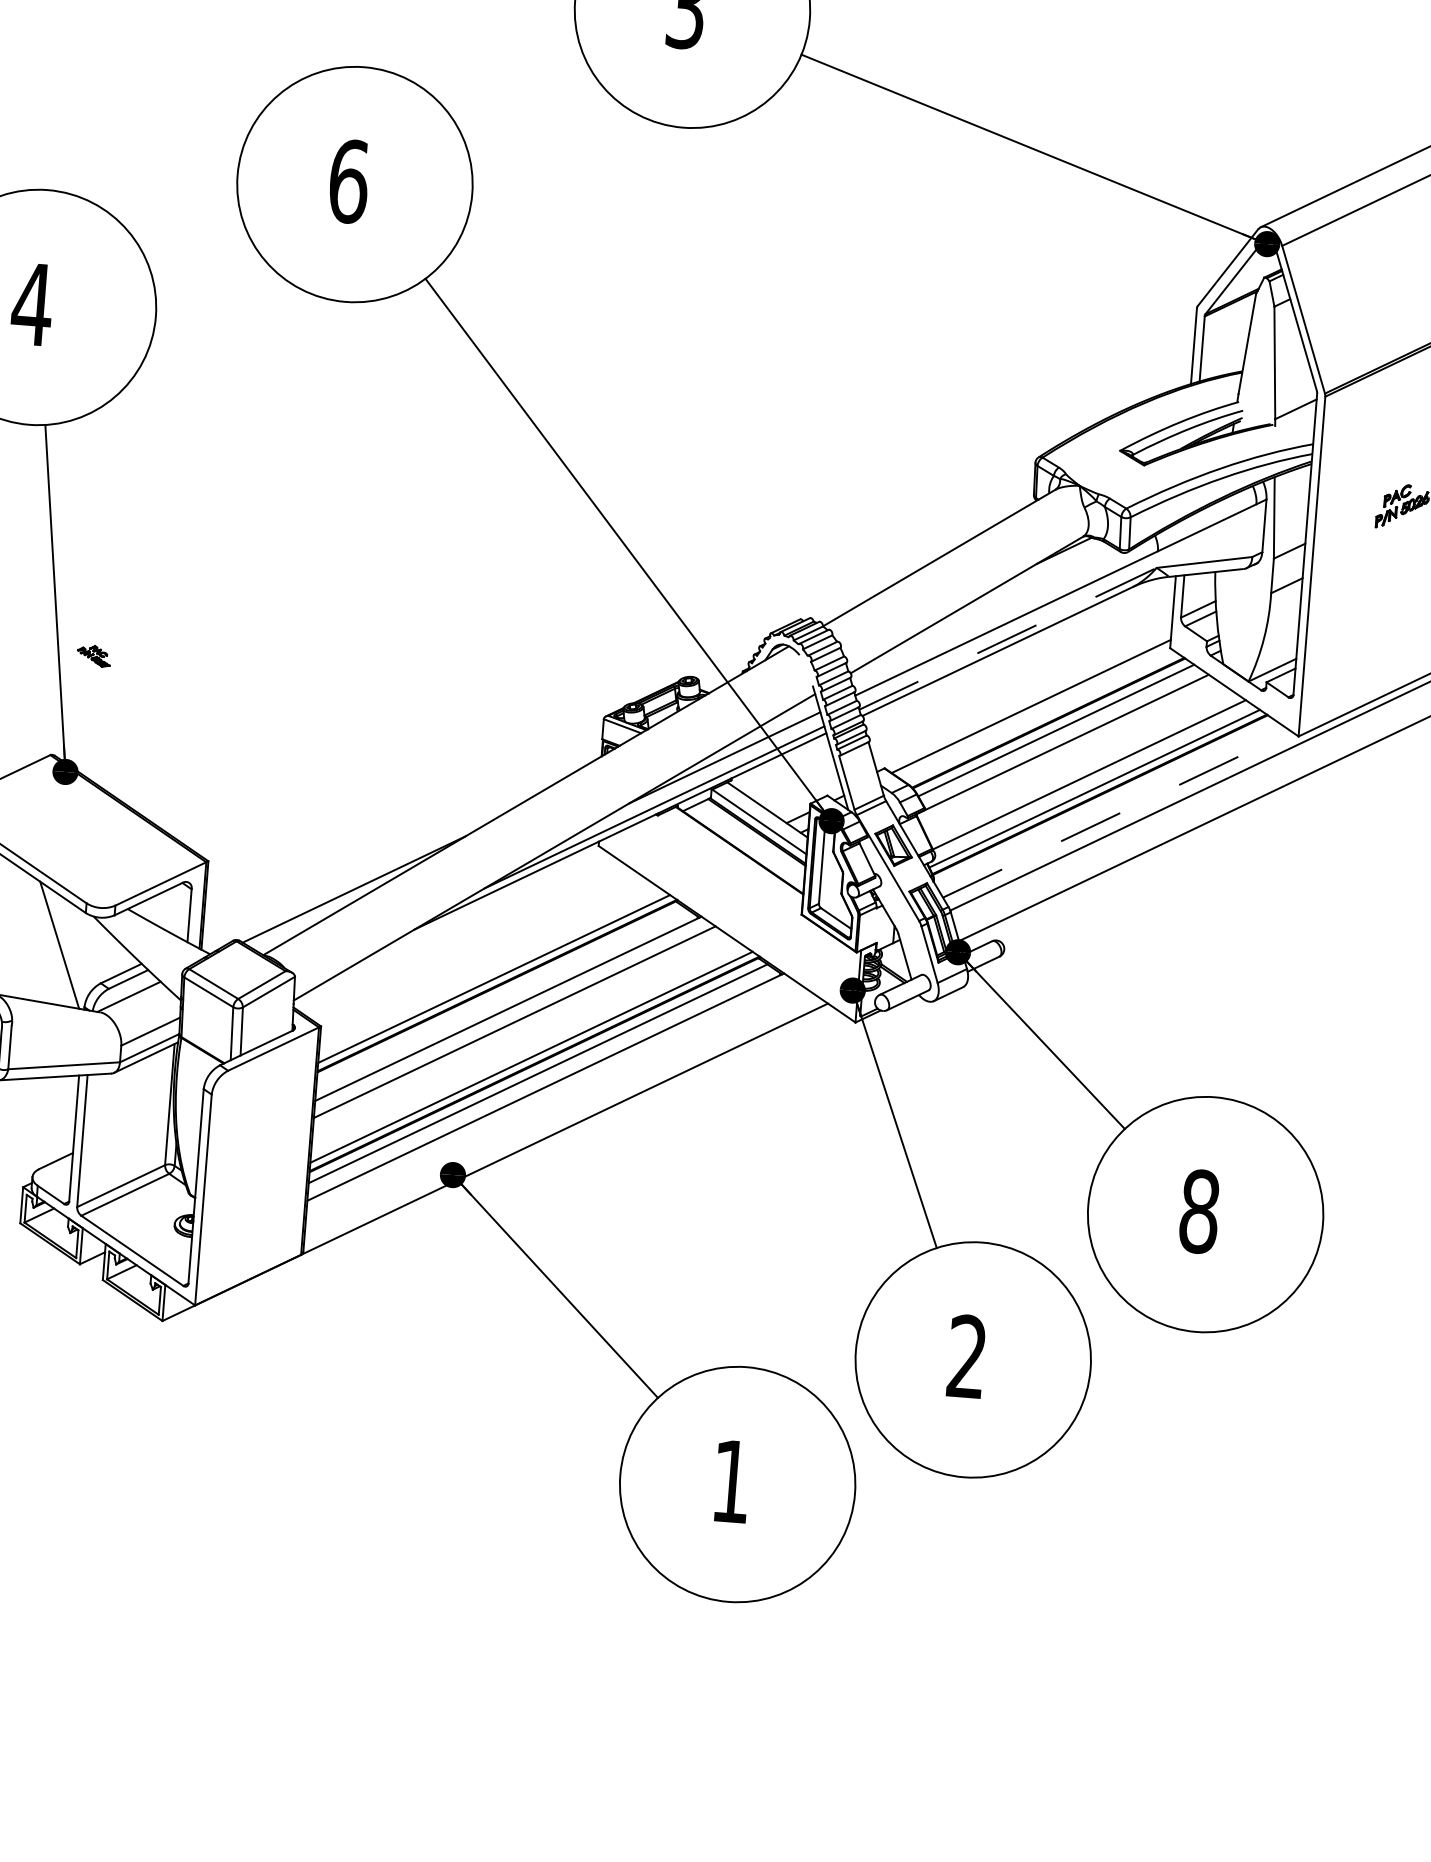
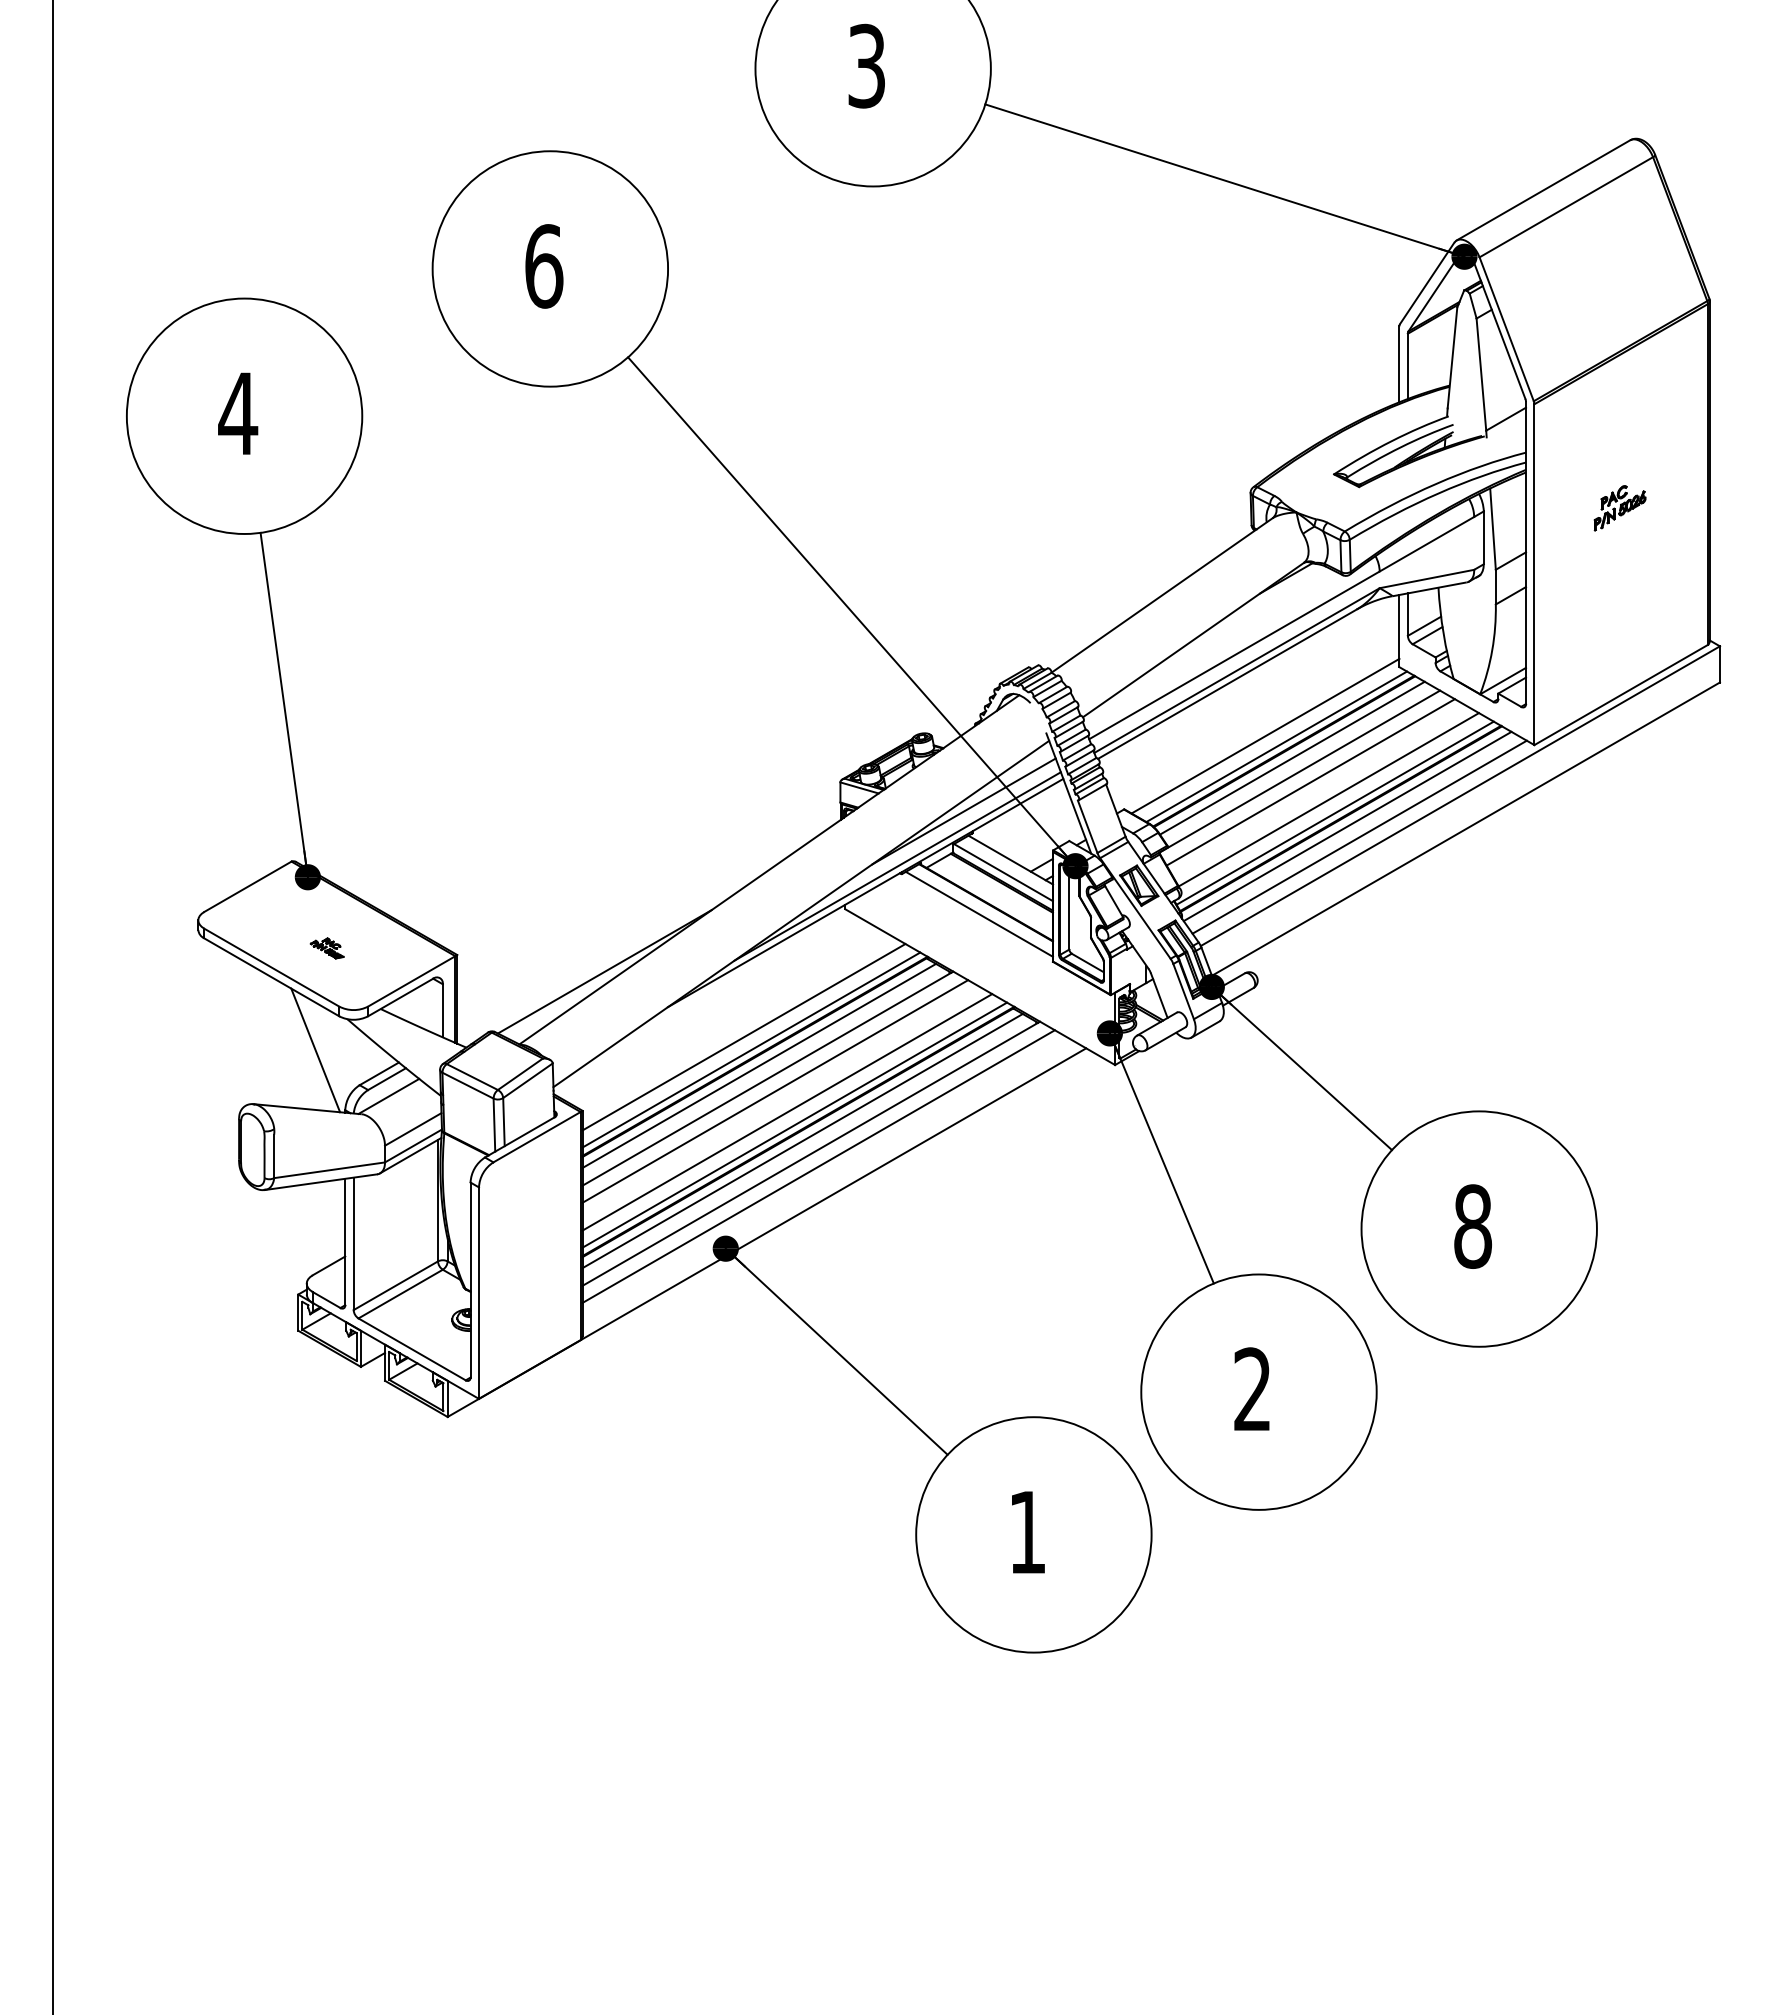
line: (1008, 638) -> (1237, 670), dashed -> solid
part: (93, 656) -> (326, 948), moved
line: (1041, 717) -> (1276, 746), added
line: (1072, 756) -> (1310, 782), added
line: (1105, 802) -> (1347, 826), added
line: (1116, 814) -> (1359, 837), dashed -> solid
line: (731, 860) -> (978, 913), added
line: (487, 965) -> (743, 1037), added
line: (500, 995) -> (759, 1065), added
line: (525, 1044) -> (787, 1112), added
line: (551, 1100) -> (818, 1166), added

